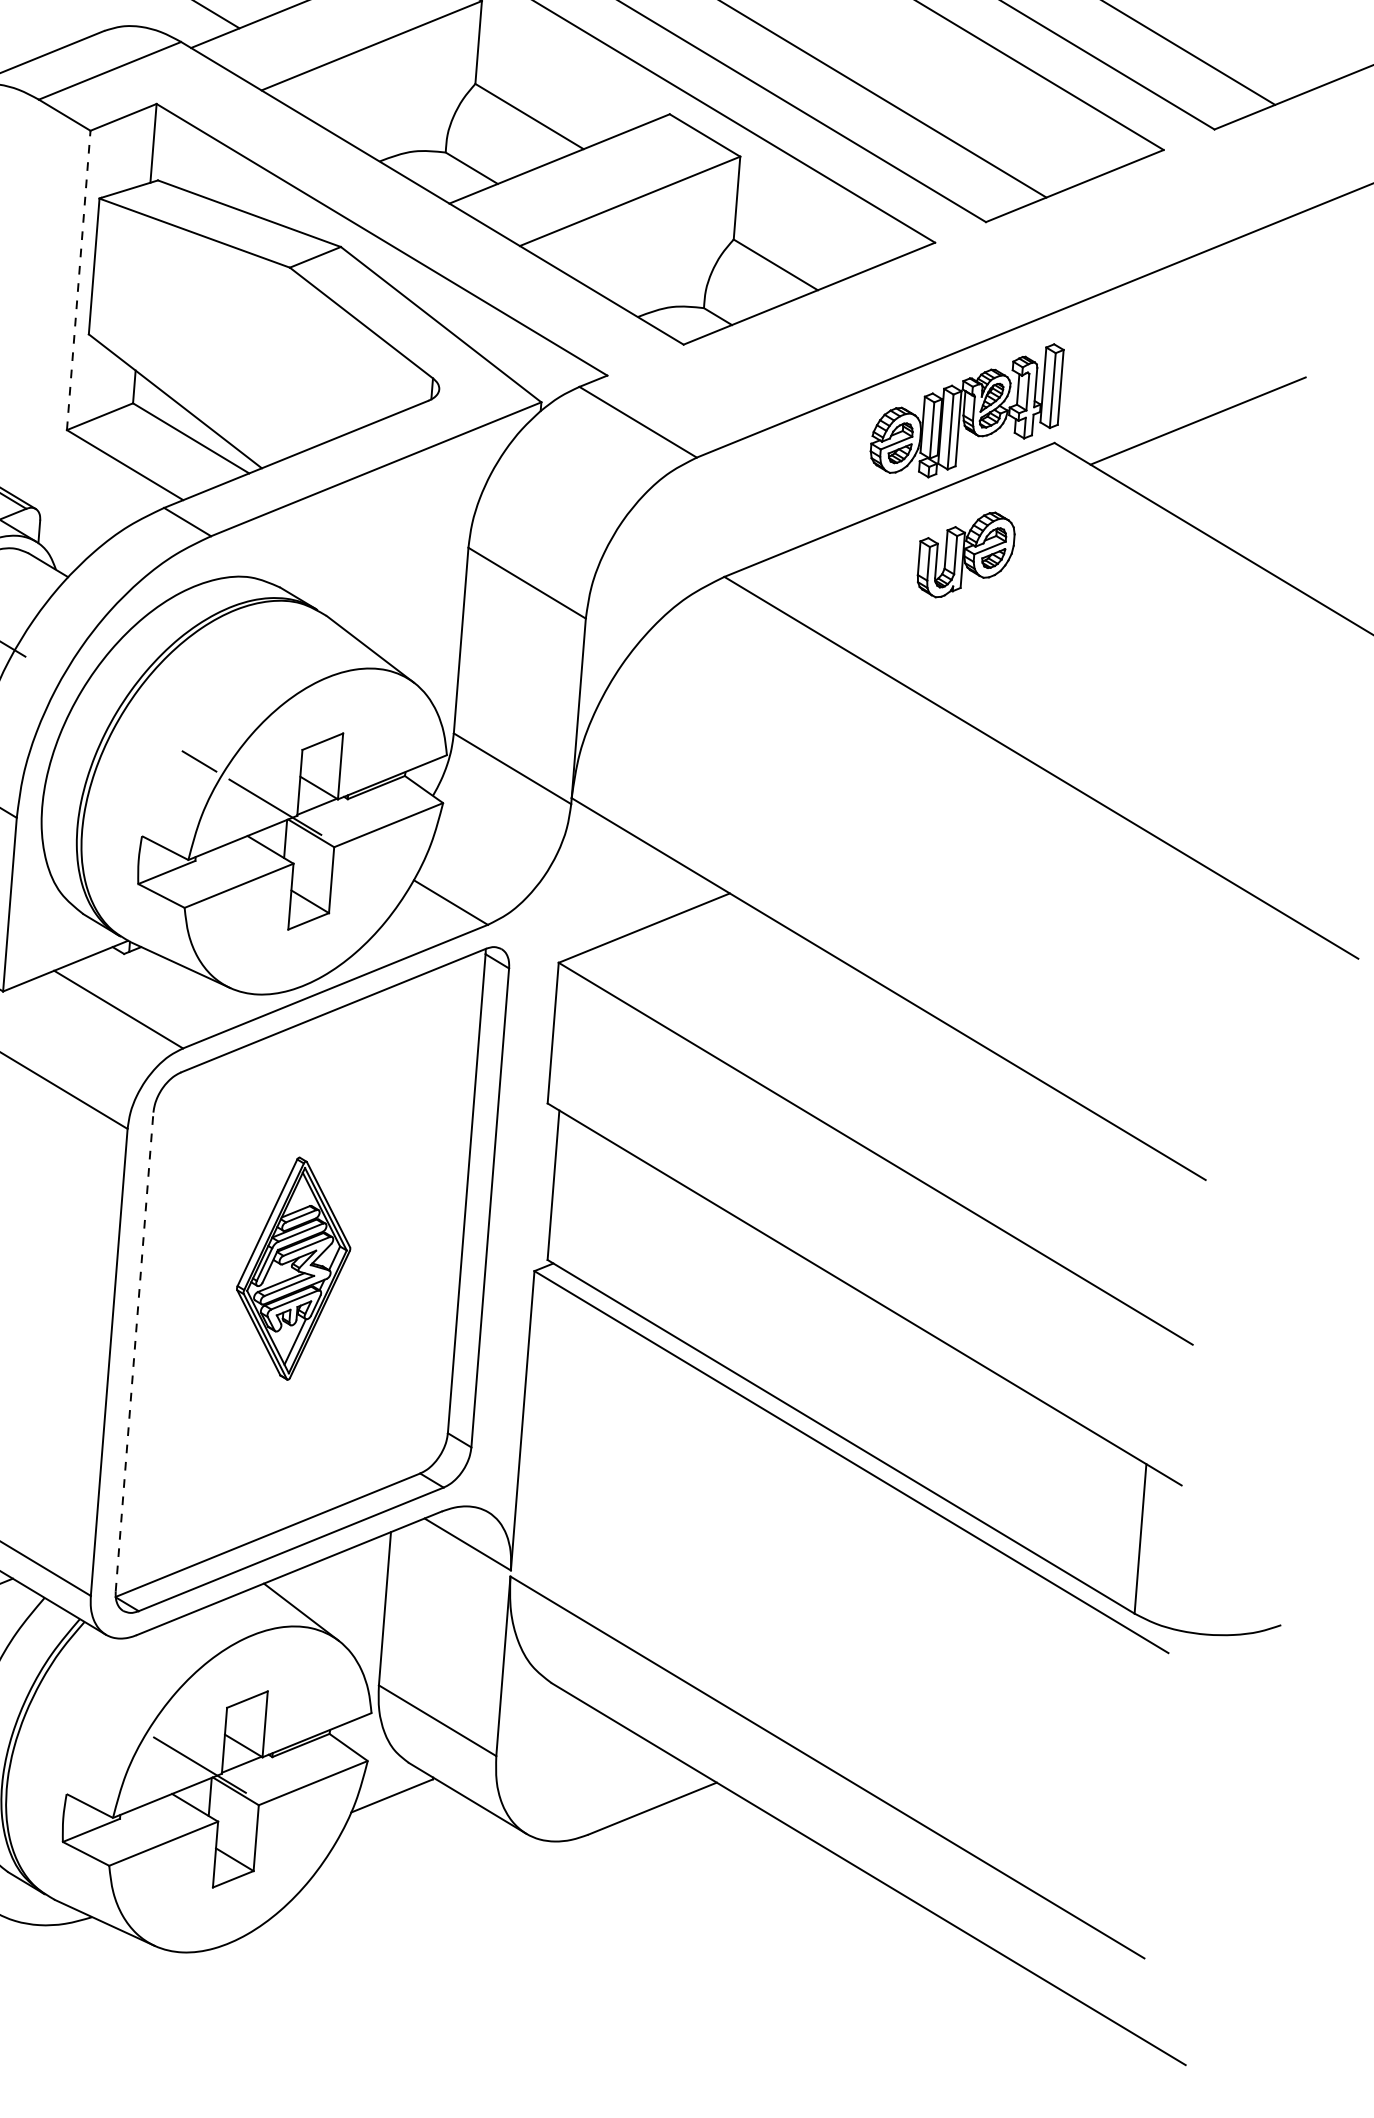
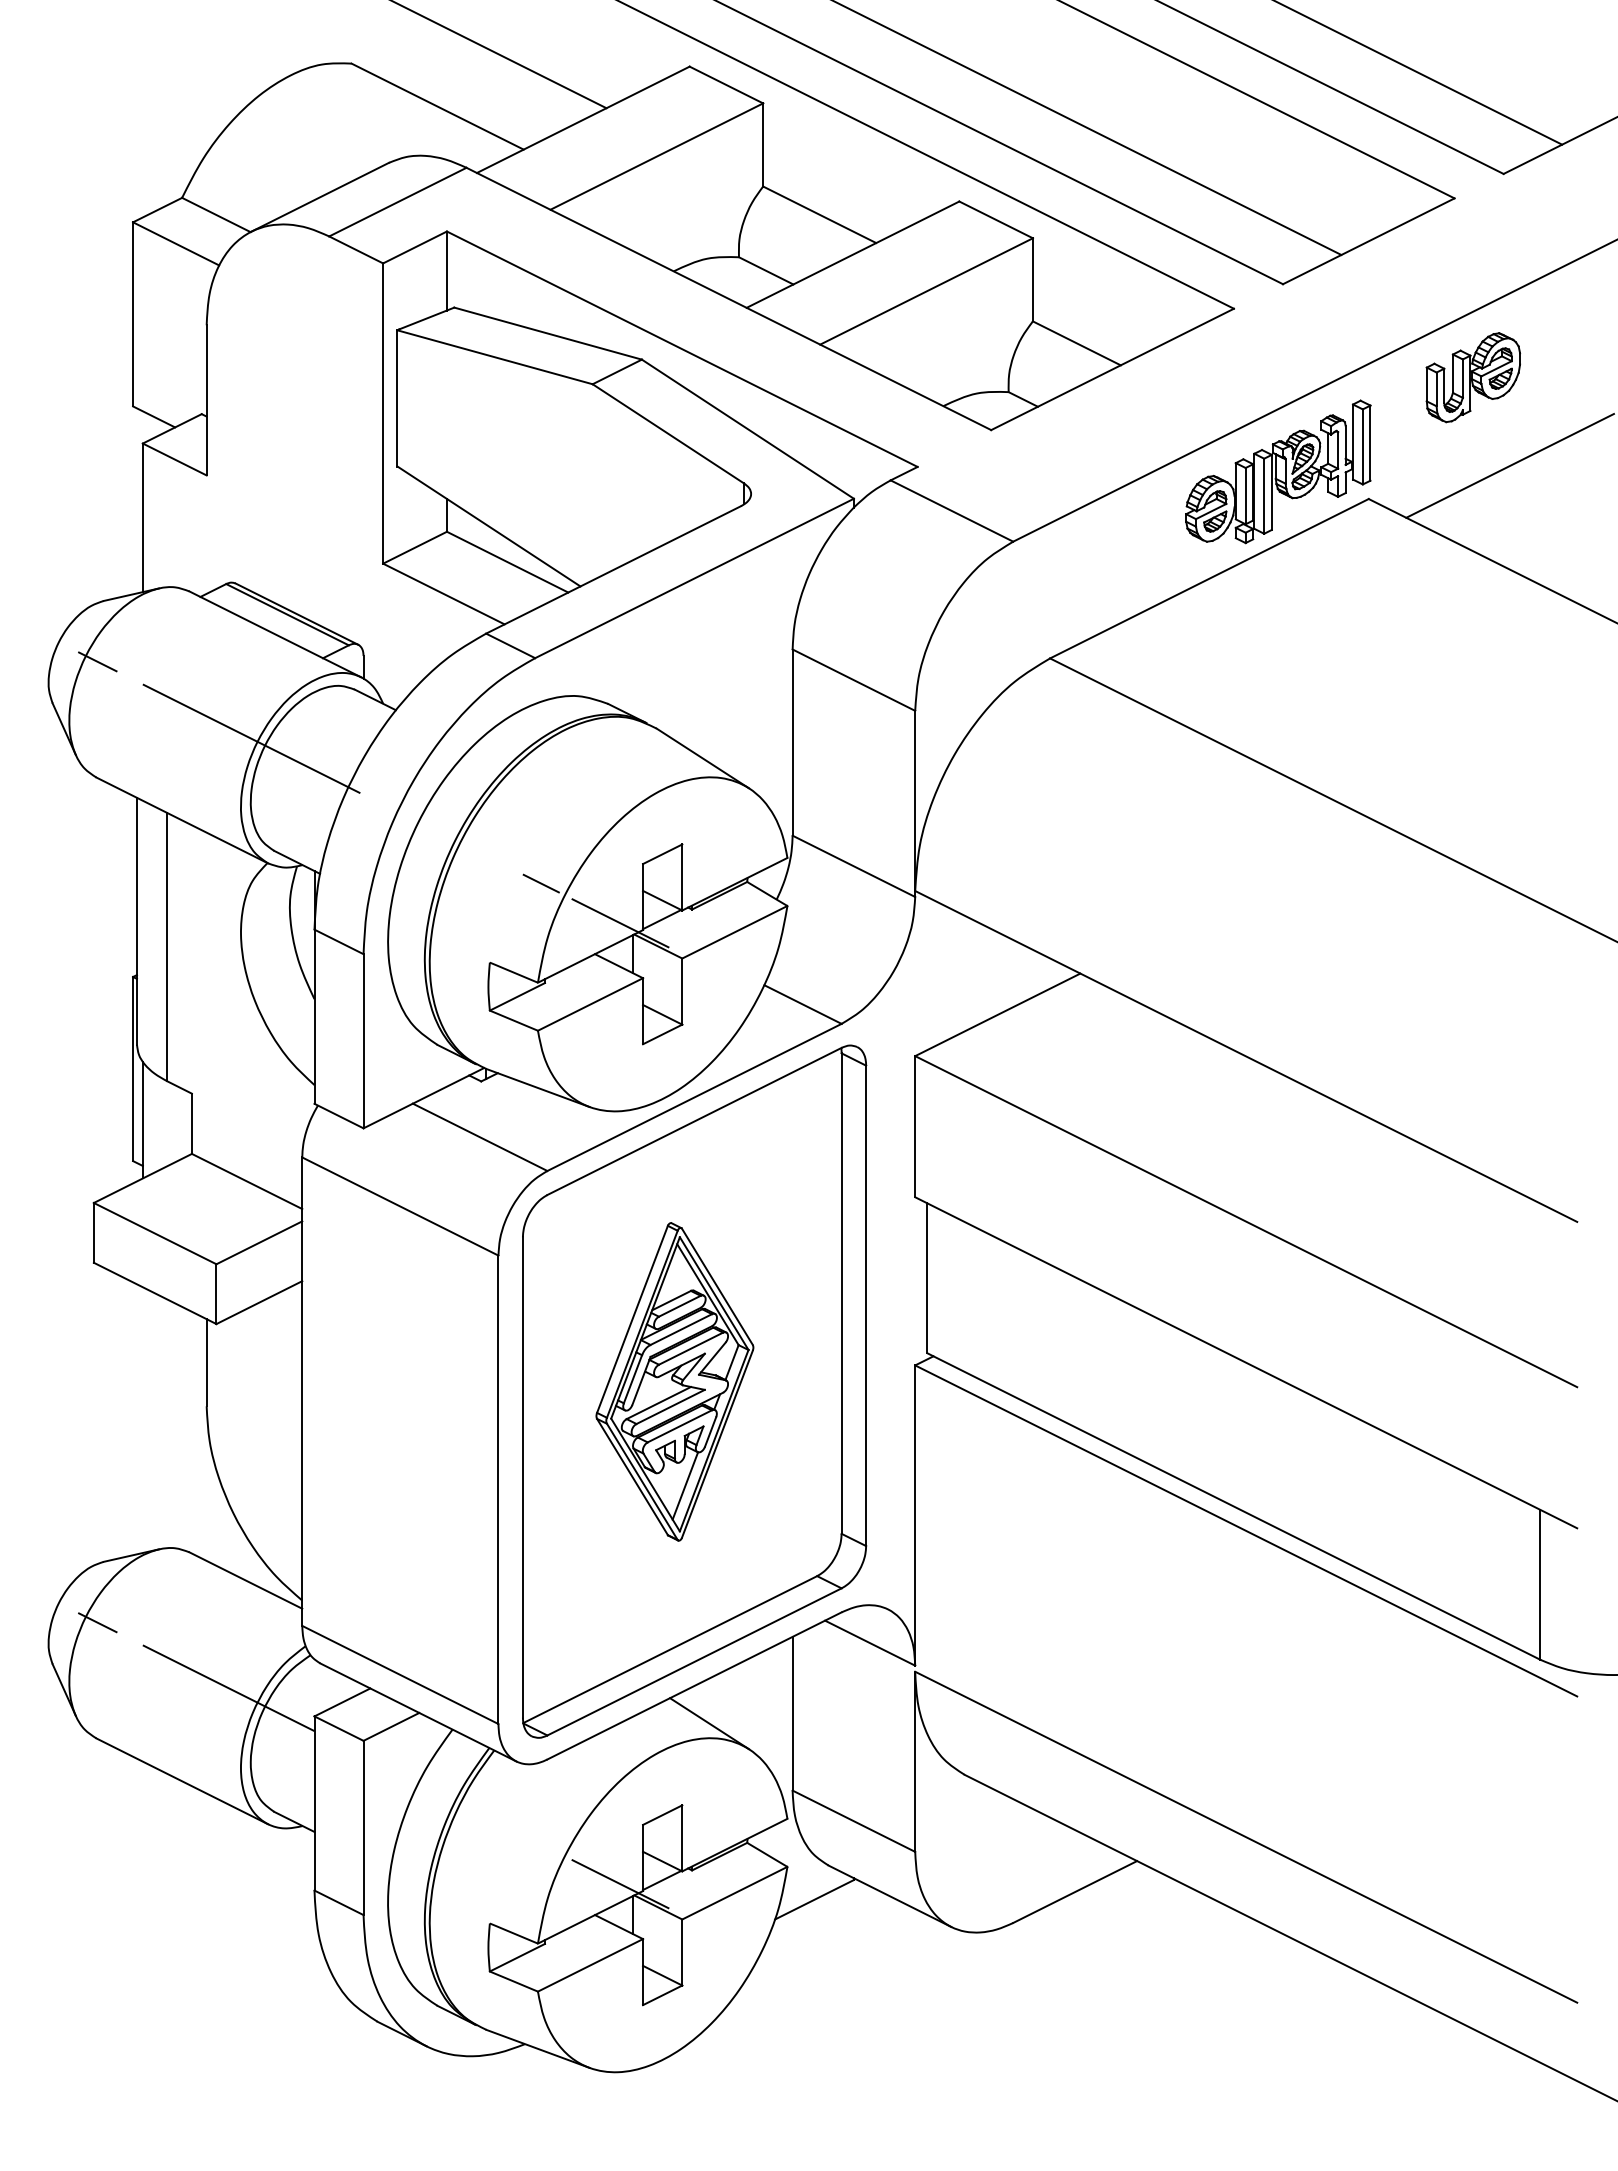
line: (79, 280) -> (383, 413), dashed -> solid
part: (966, 554) -> (1473, 377), moved
part: (293, 1268) -> (674, 1381), size x1.43
line: (134, 1352) -> (522, 1477), dashed -> solid

